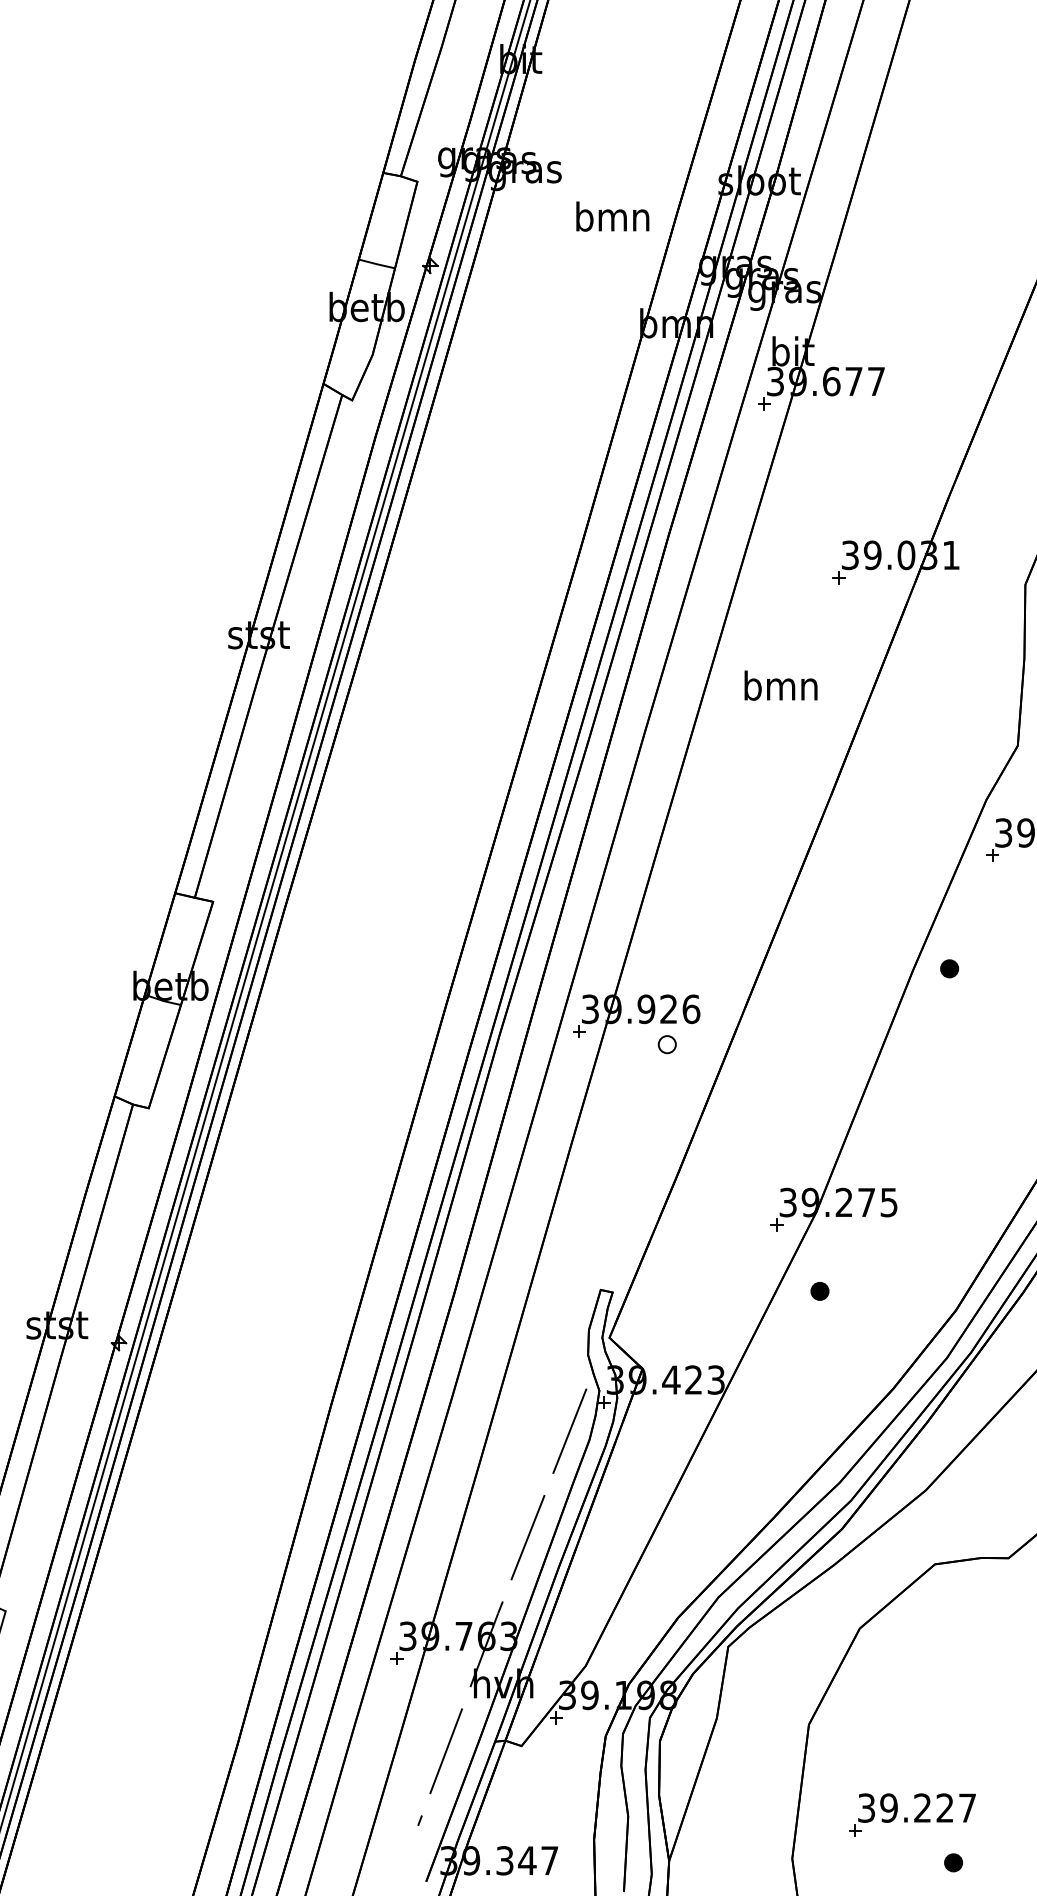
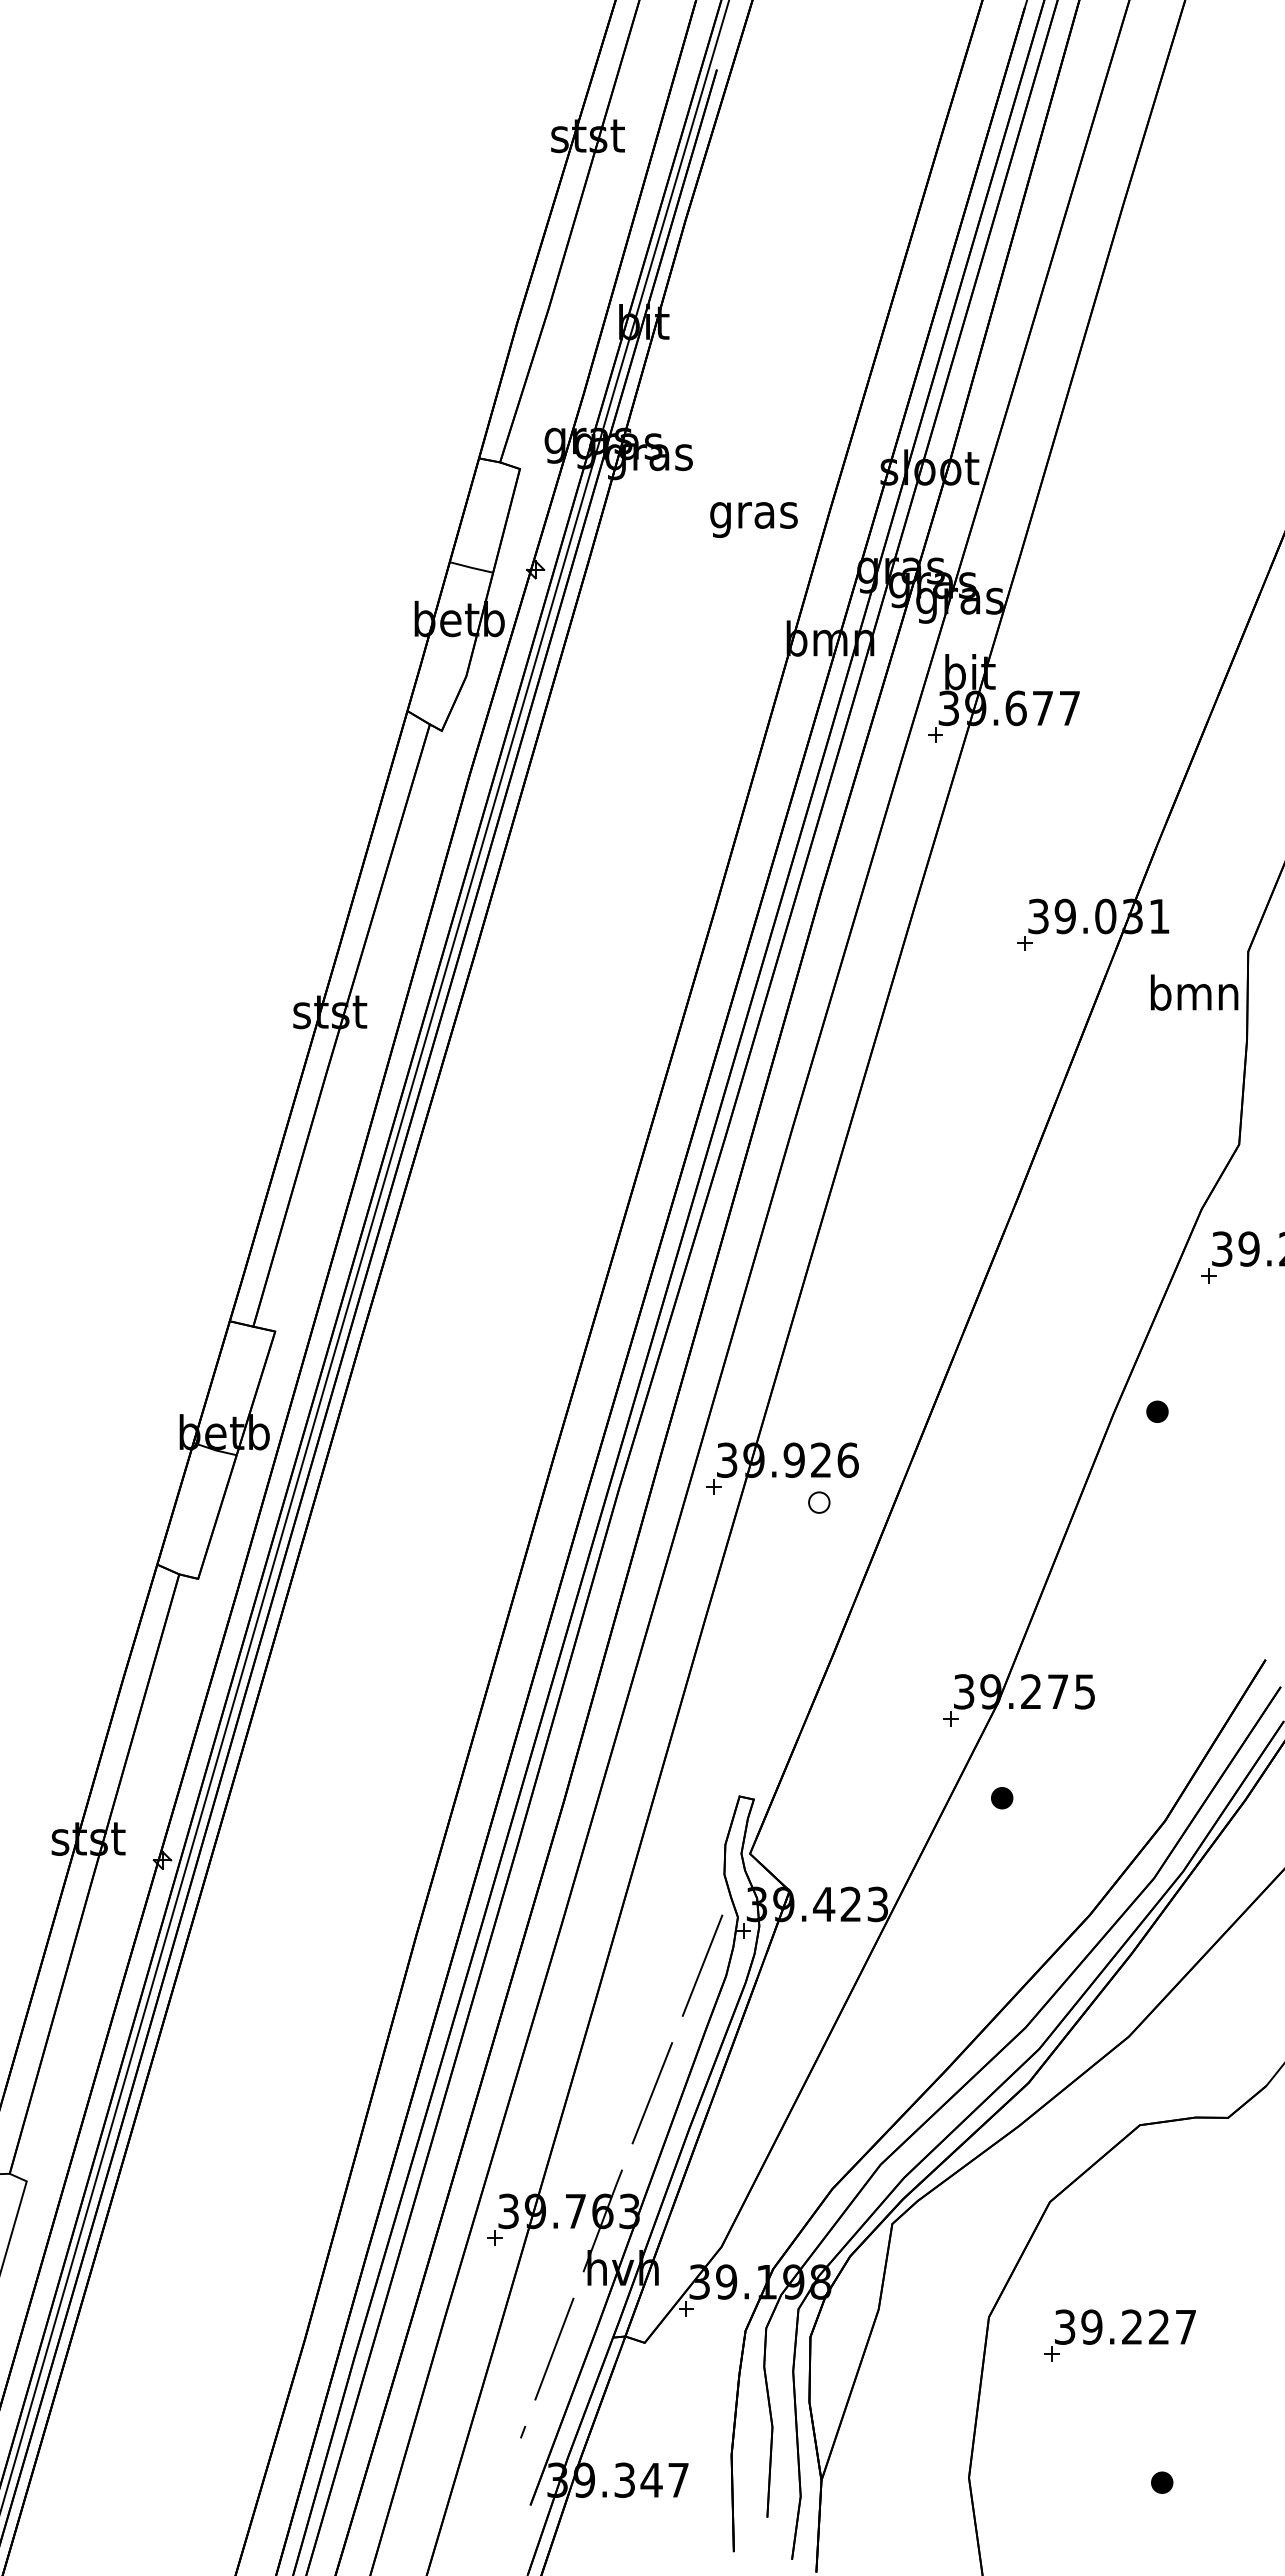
text: (612, 219) -> (753, 514), bmn -> gras
text: (781, 685) -> (1194, 992), moved
part: (912, 1815) -> (1119, 2335), moved

